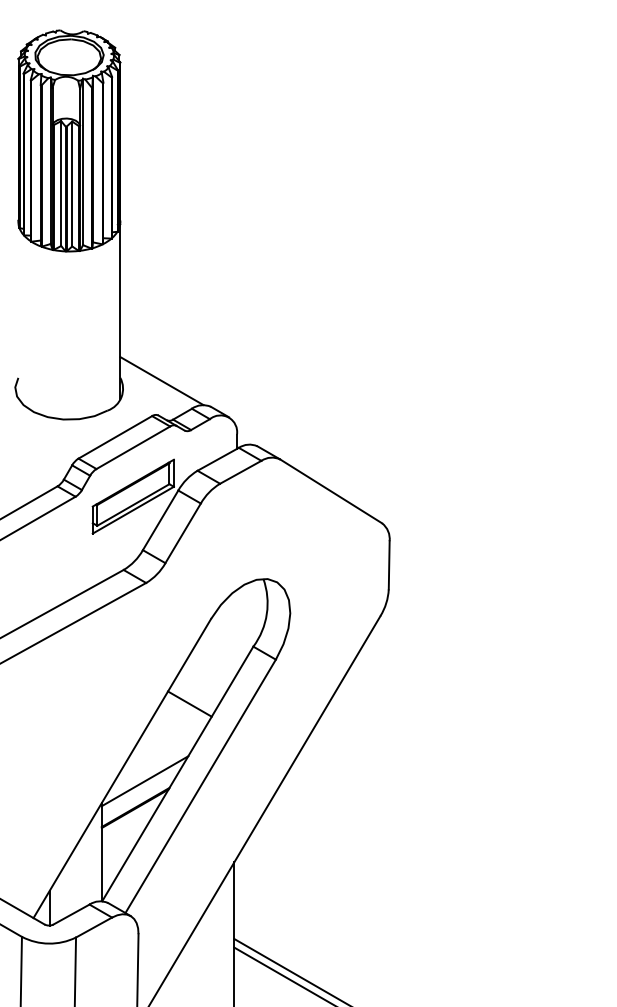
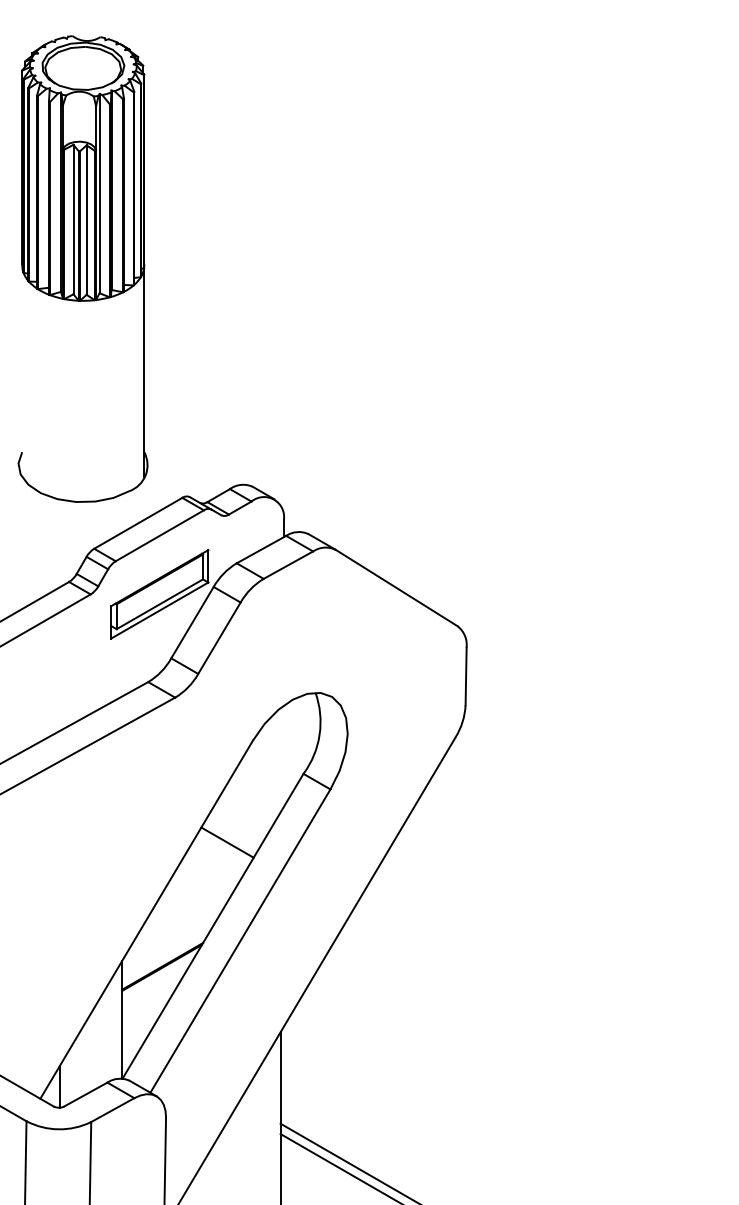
line: (161, 380) -> (193, 455), removed
line: (144, 780) -> (173, 934), removed

